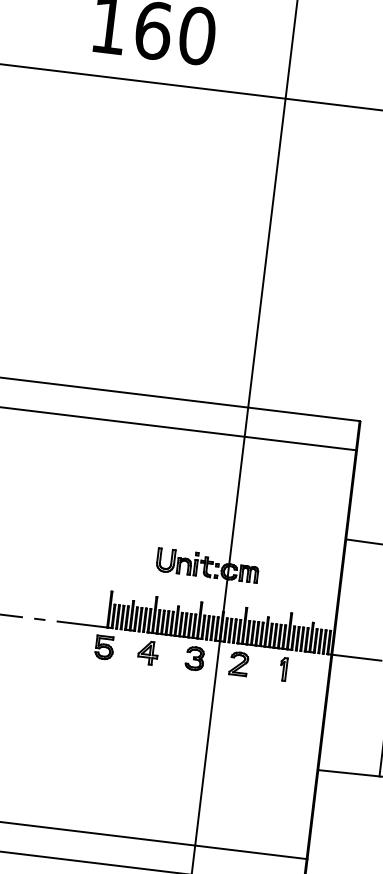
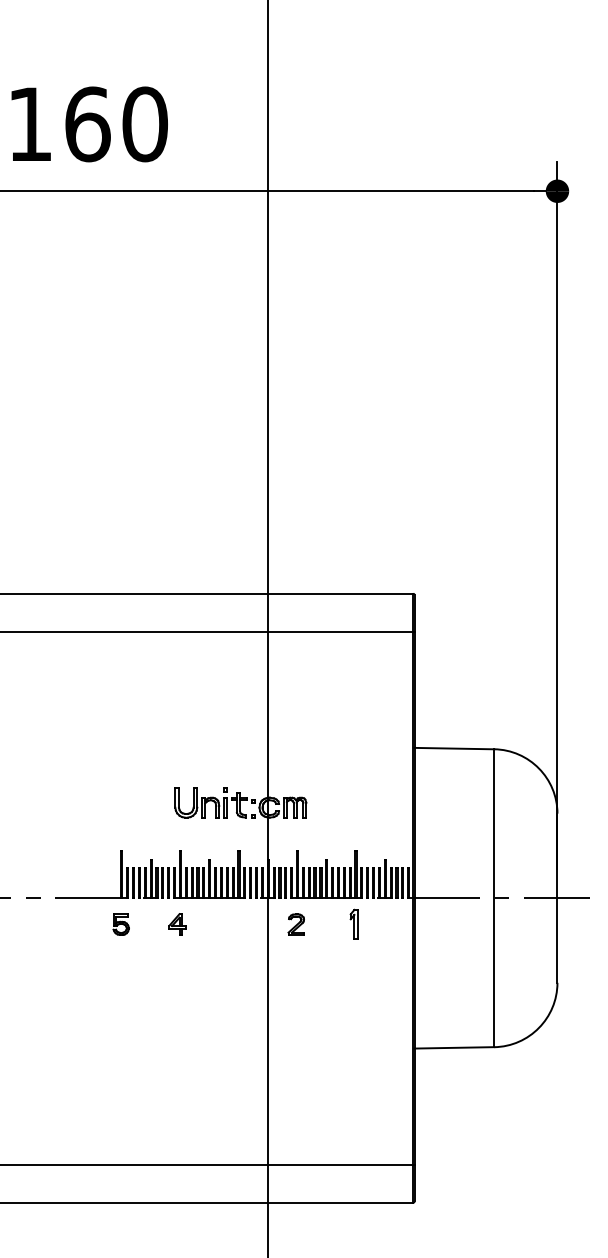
part: (104, 647) -> (121, 924), size x0.7
part: (147, 652) -> (177, 923), size x0.7
part: (194, 658) -> (238, 924), removed
part: (239, 663) -> (296, 924), size x0.7

